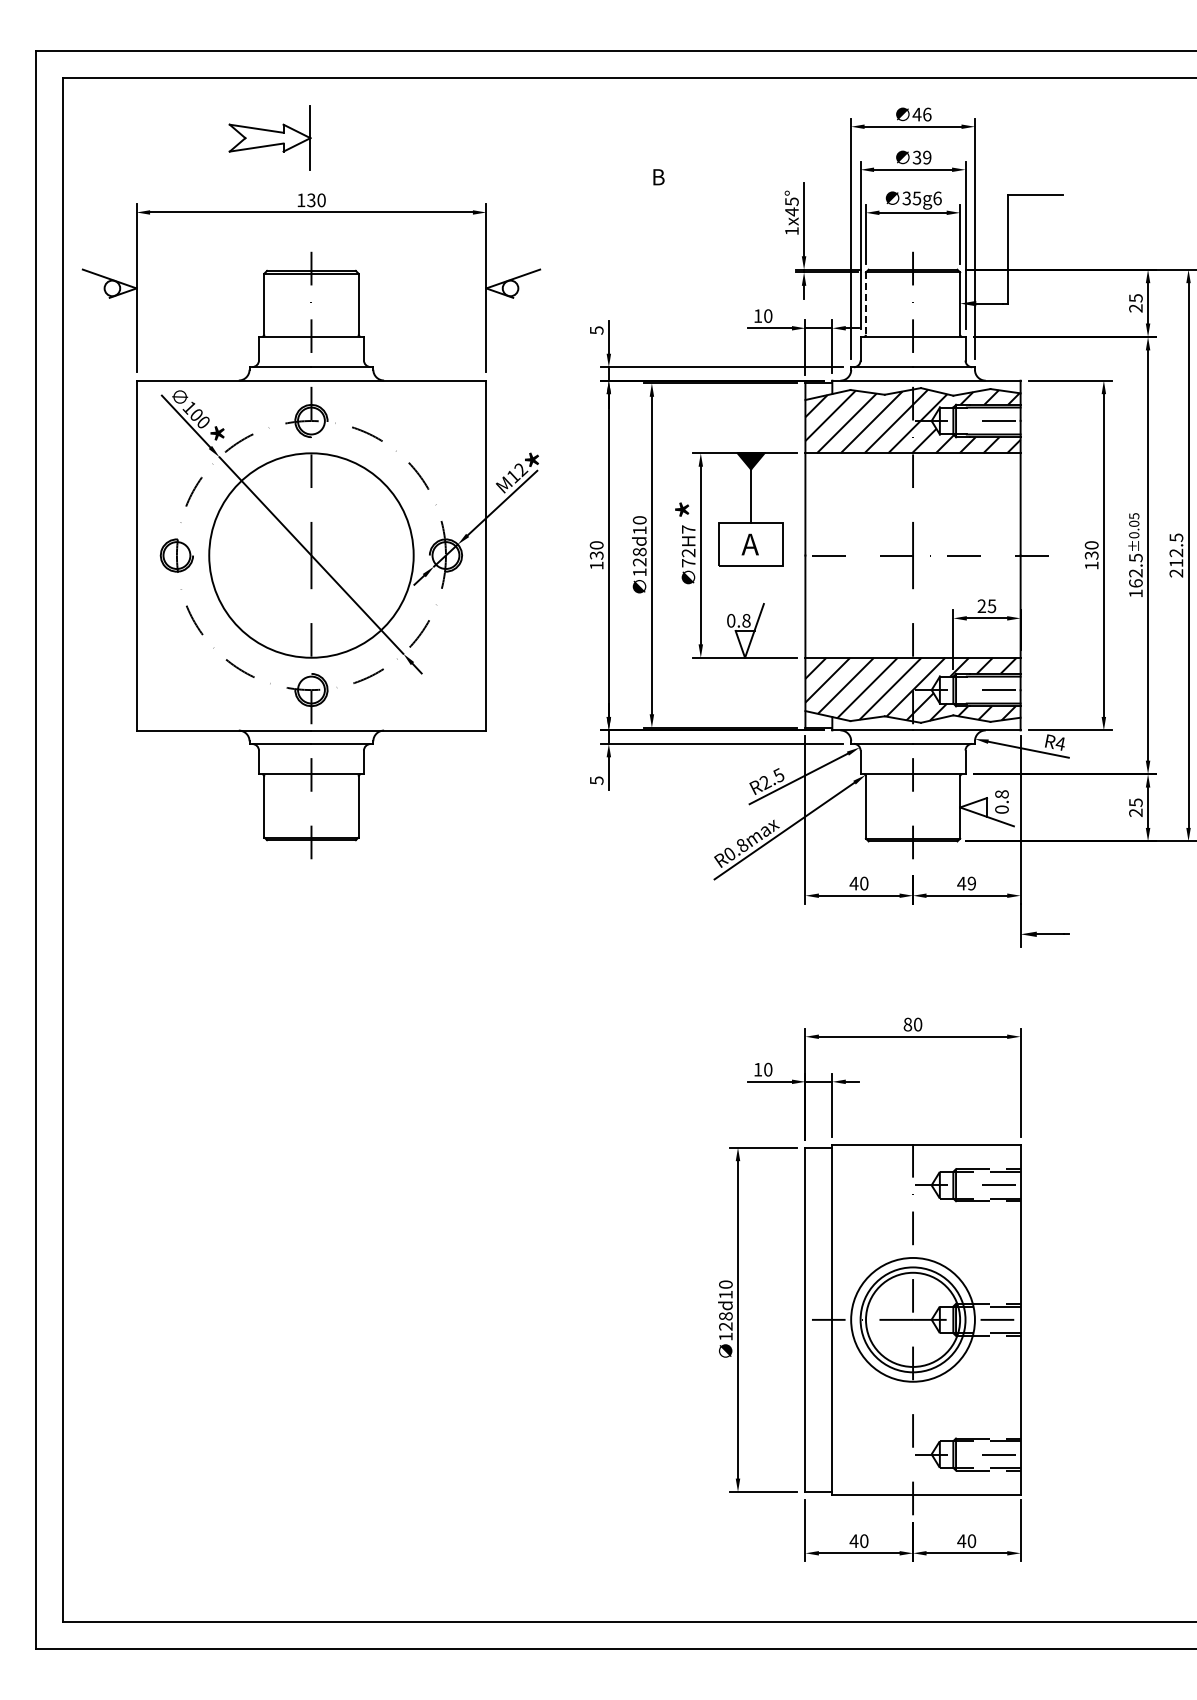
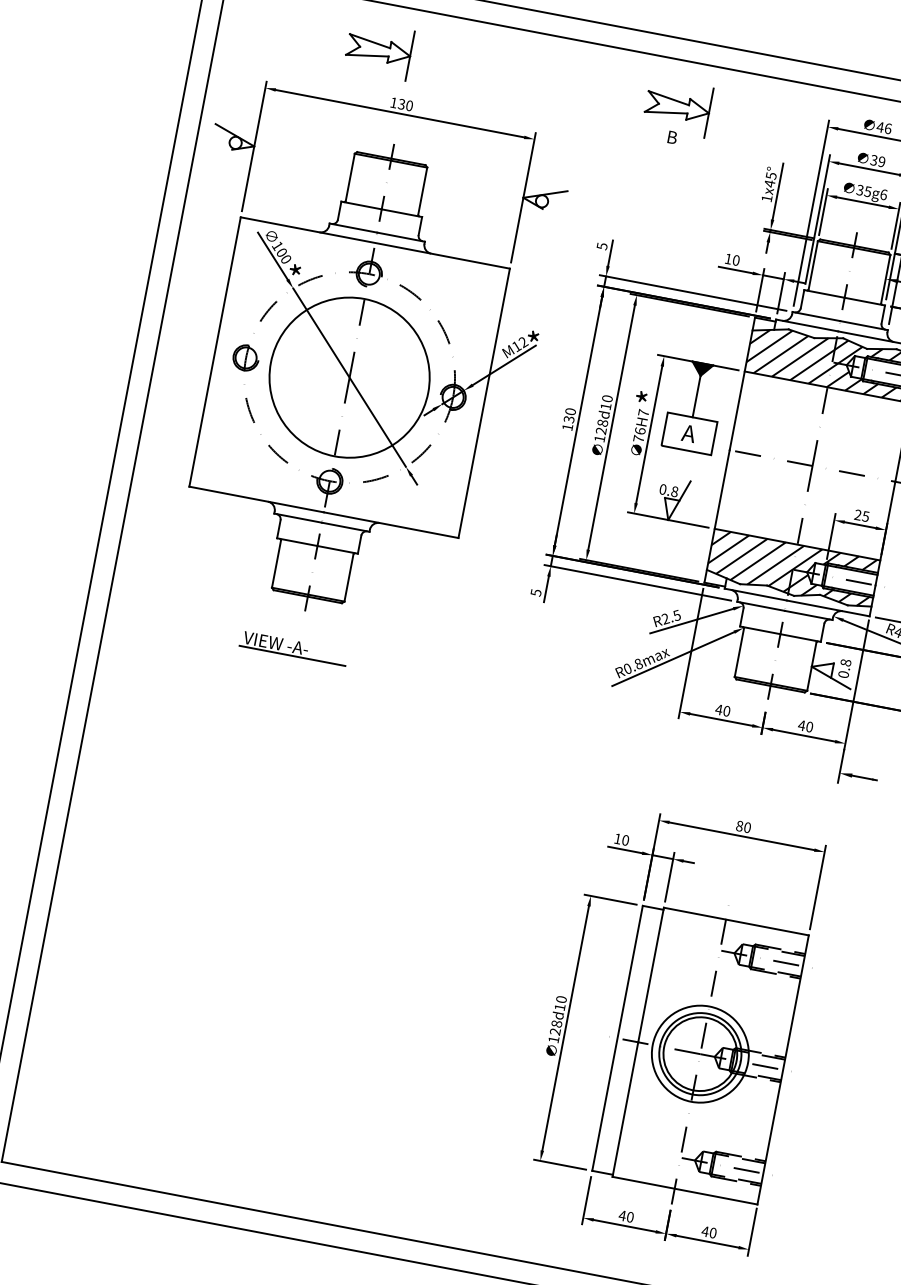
part: (658, 137) -> (678, 106), added
line: (865, 304) -> (812, 265), dashed -> solid
text: (688, 552) -> (640, 430), 72H7 -> 76H7
text: (971, 883) -> (809, 726), 49 -> 40
part: (306, 908) -> (293, 648), added

